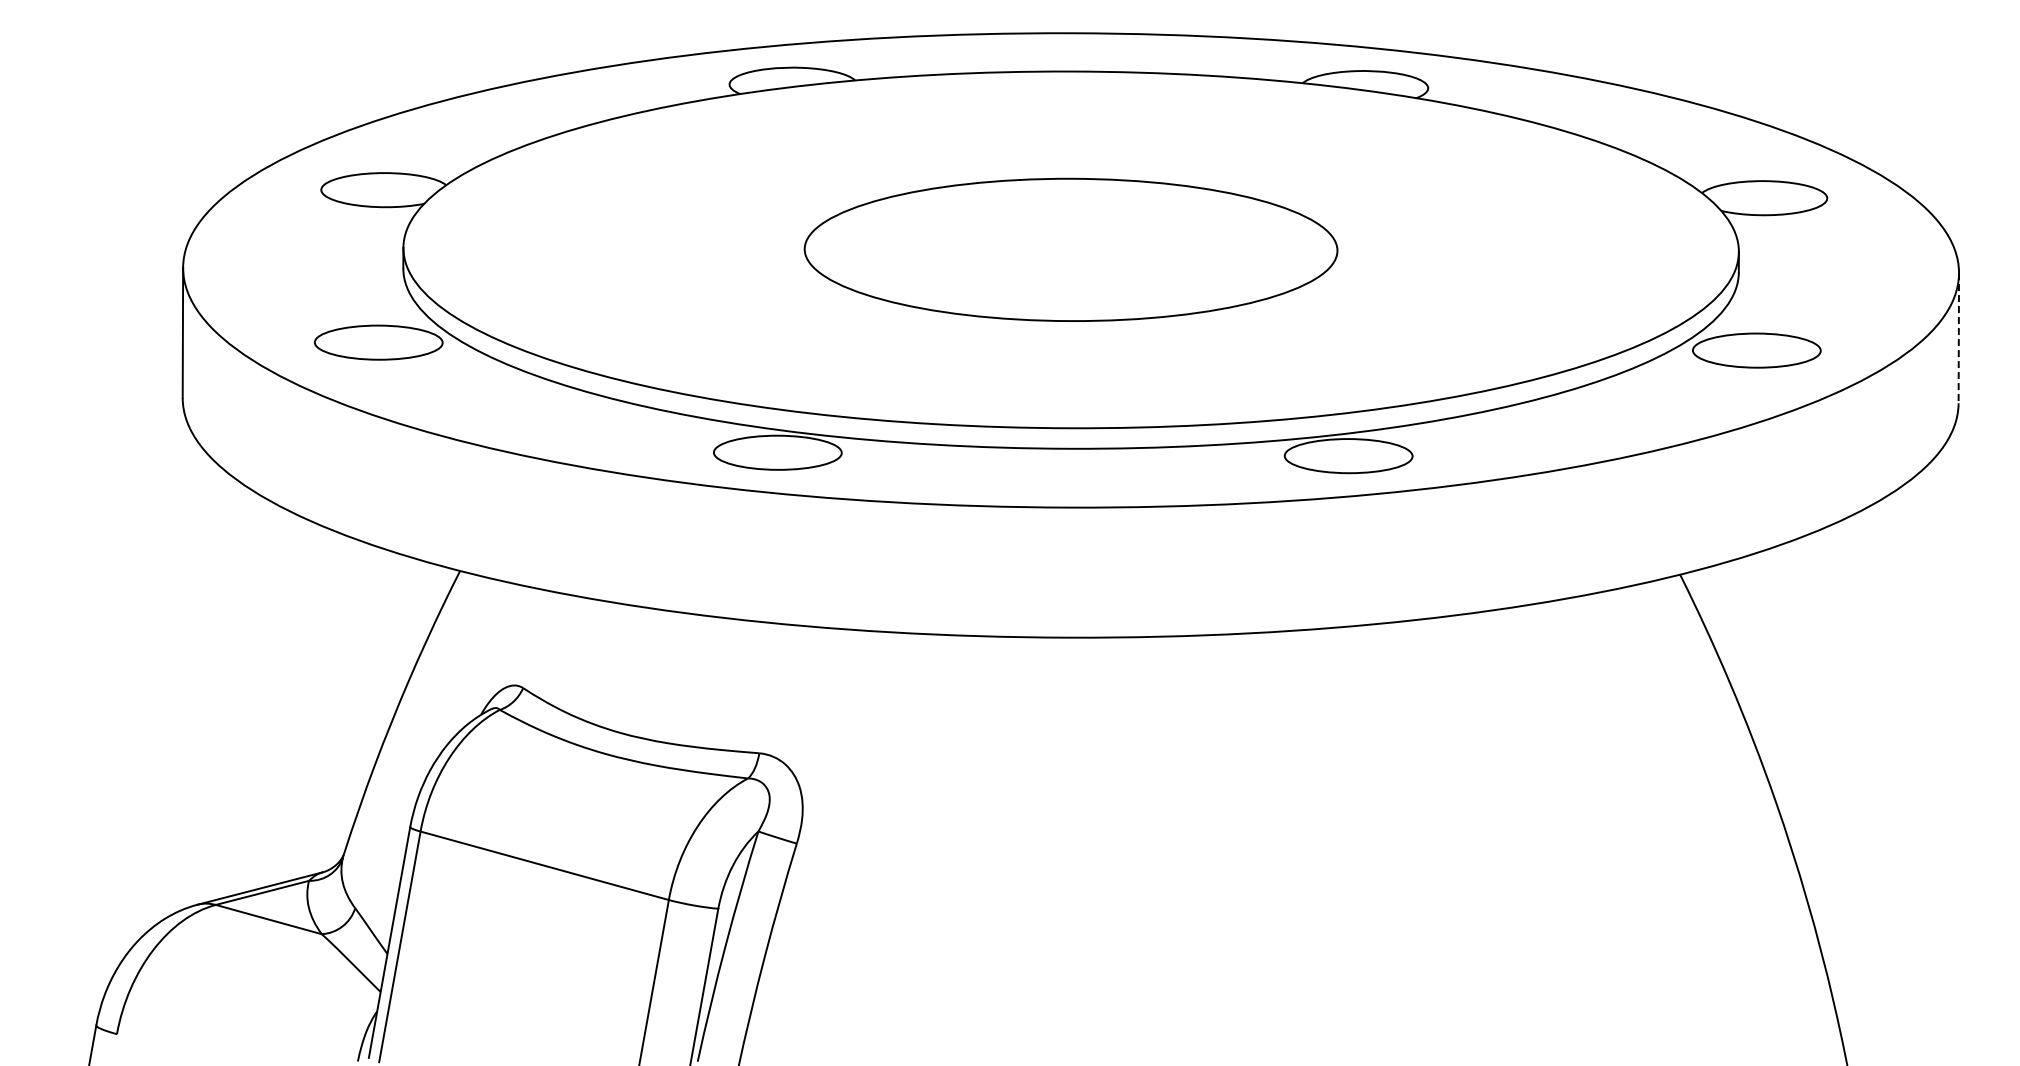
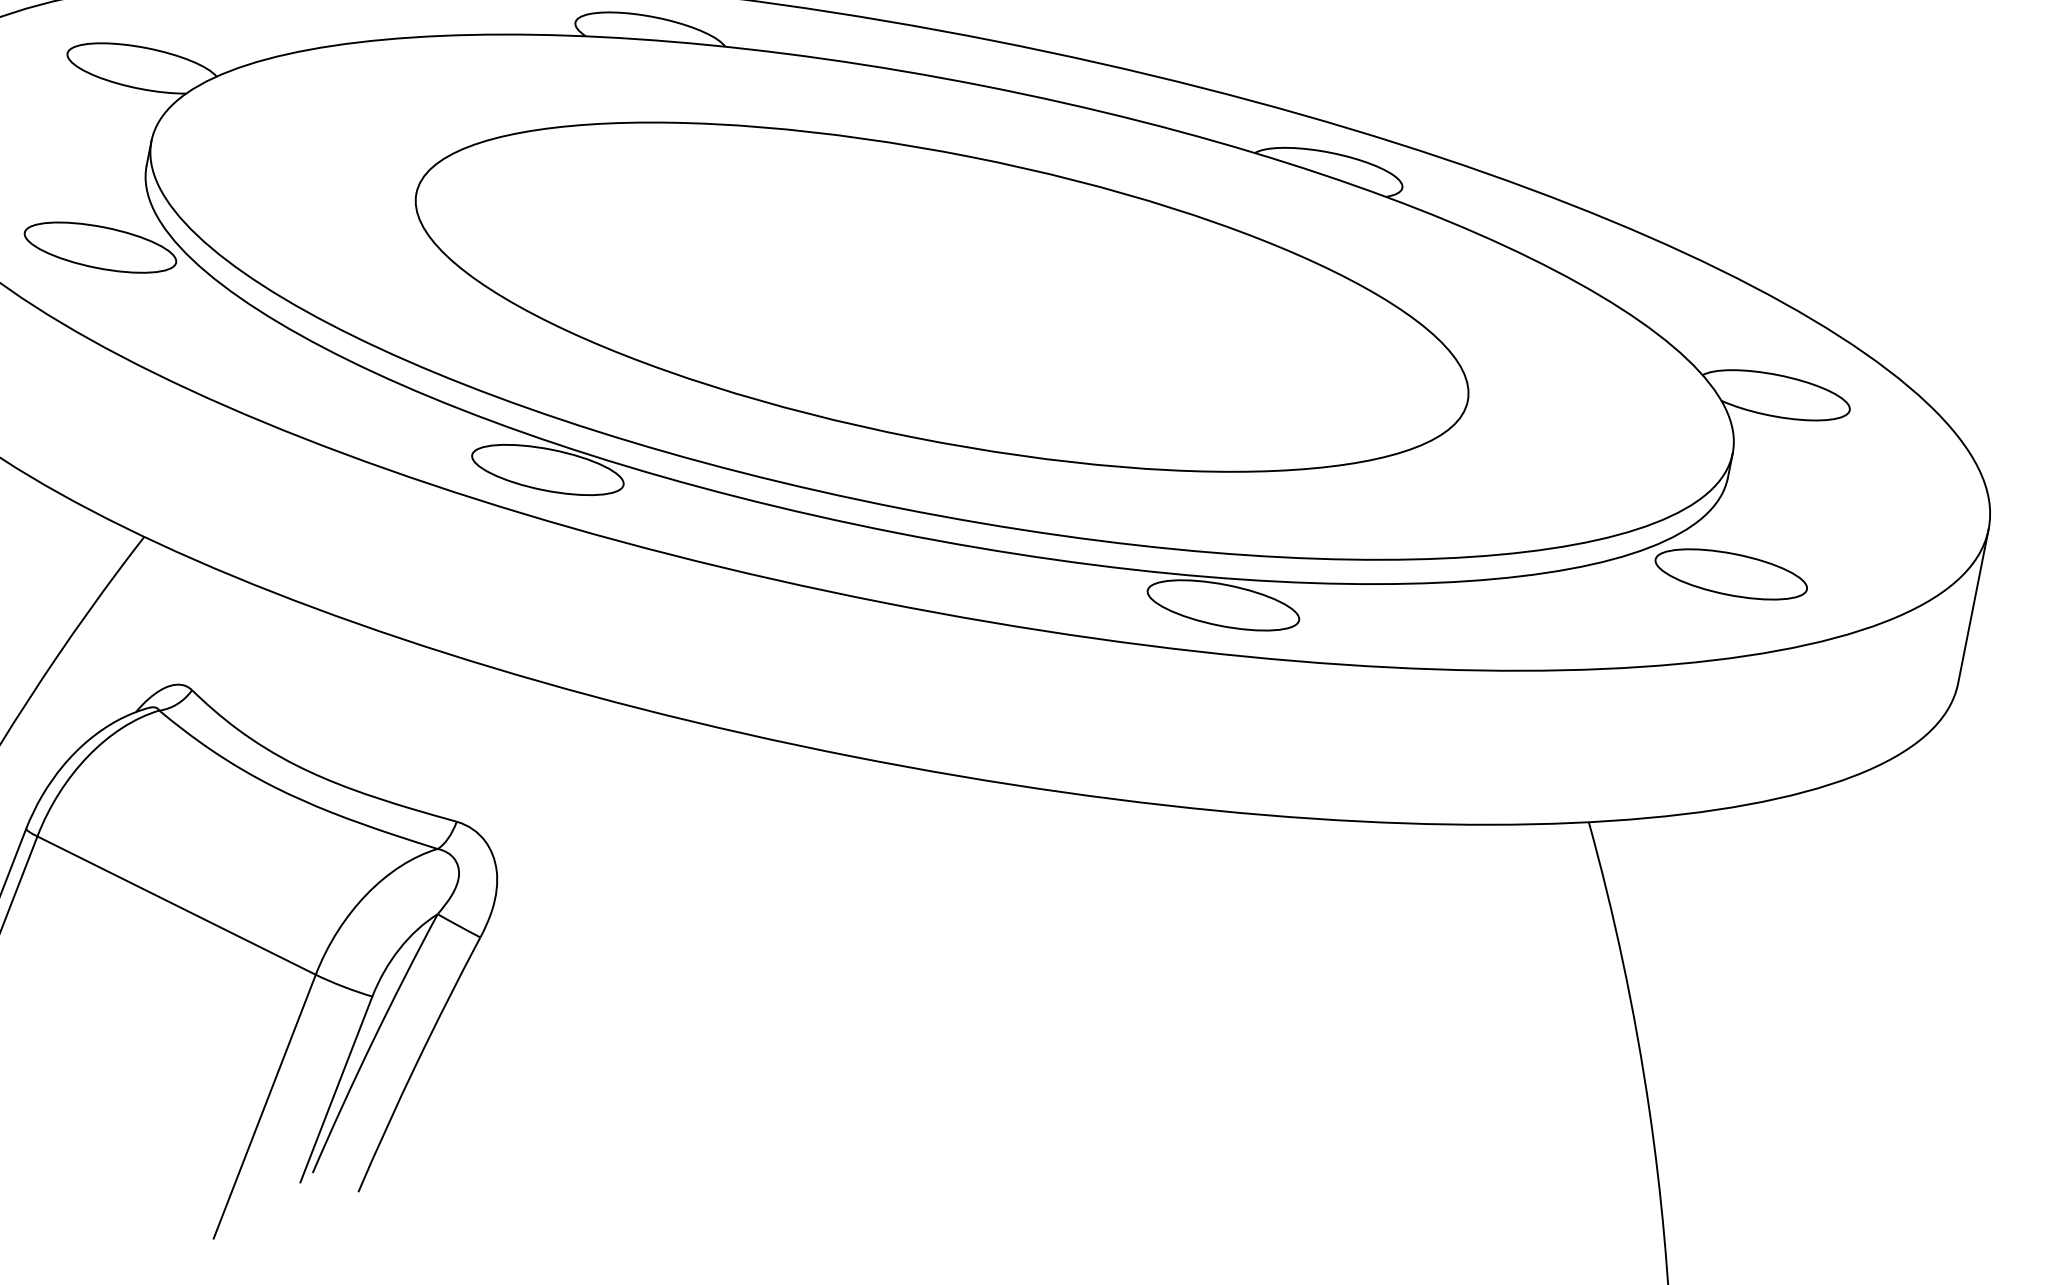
part: (1070, 249) -> (941, 296), size x1.67
line: (1958, 338) -> (1972, 606), dashed -> solid

